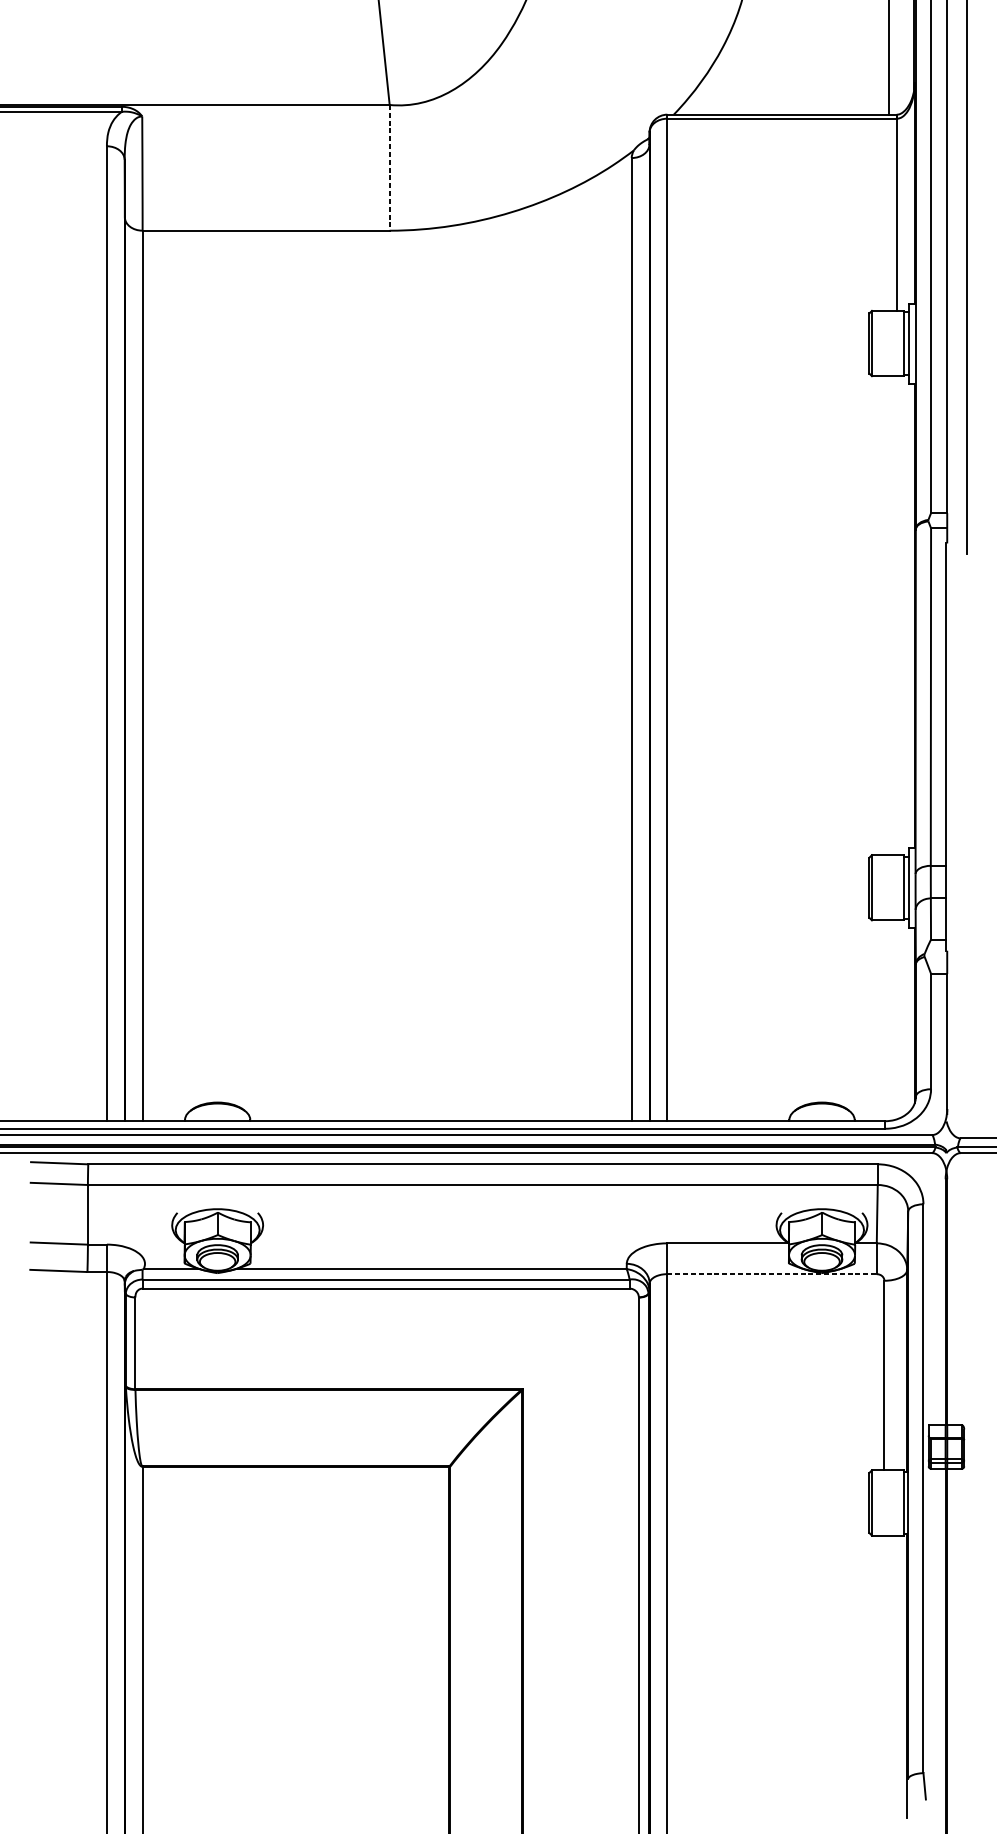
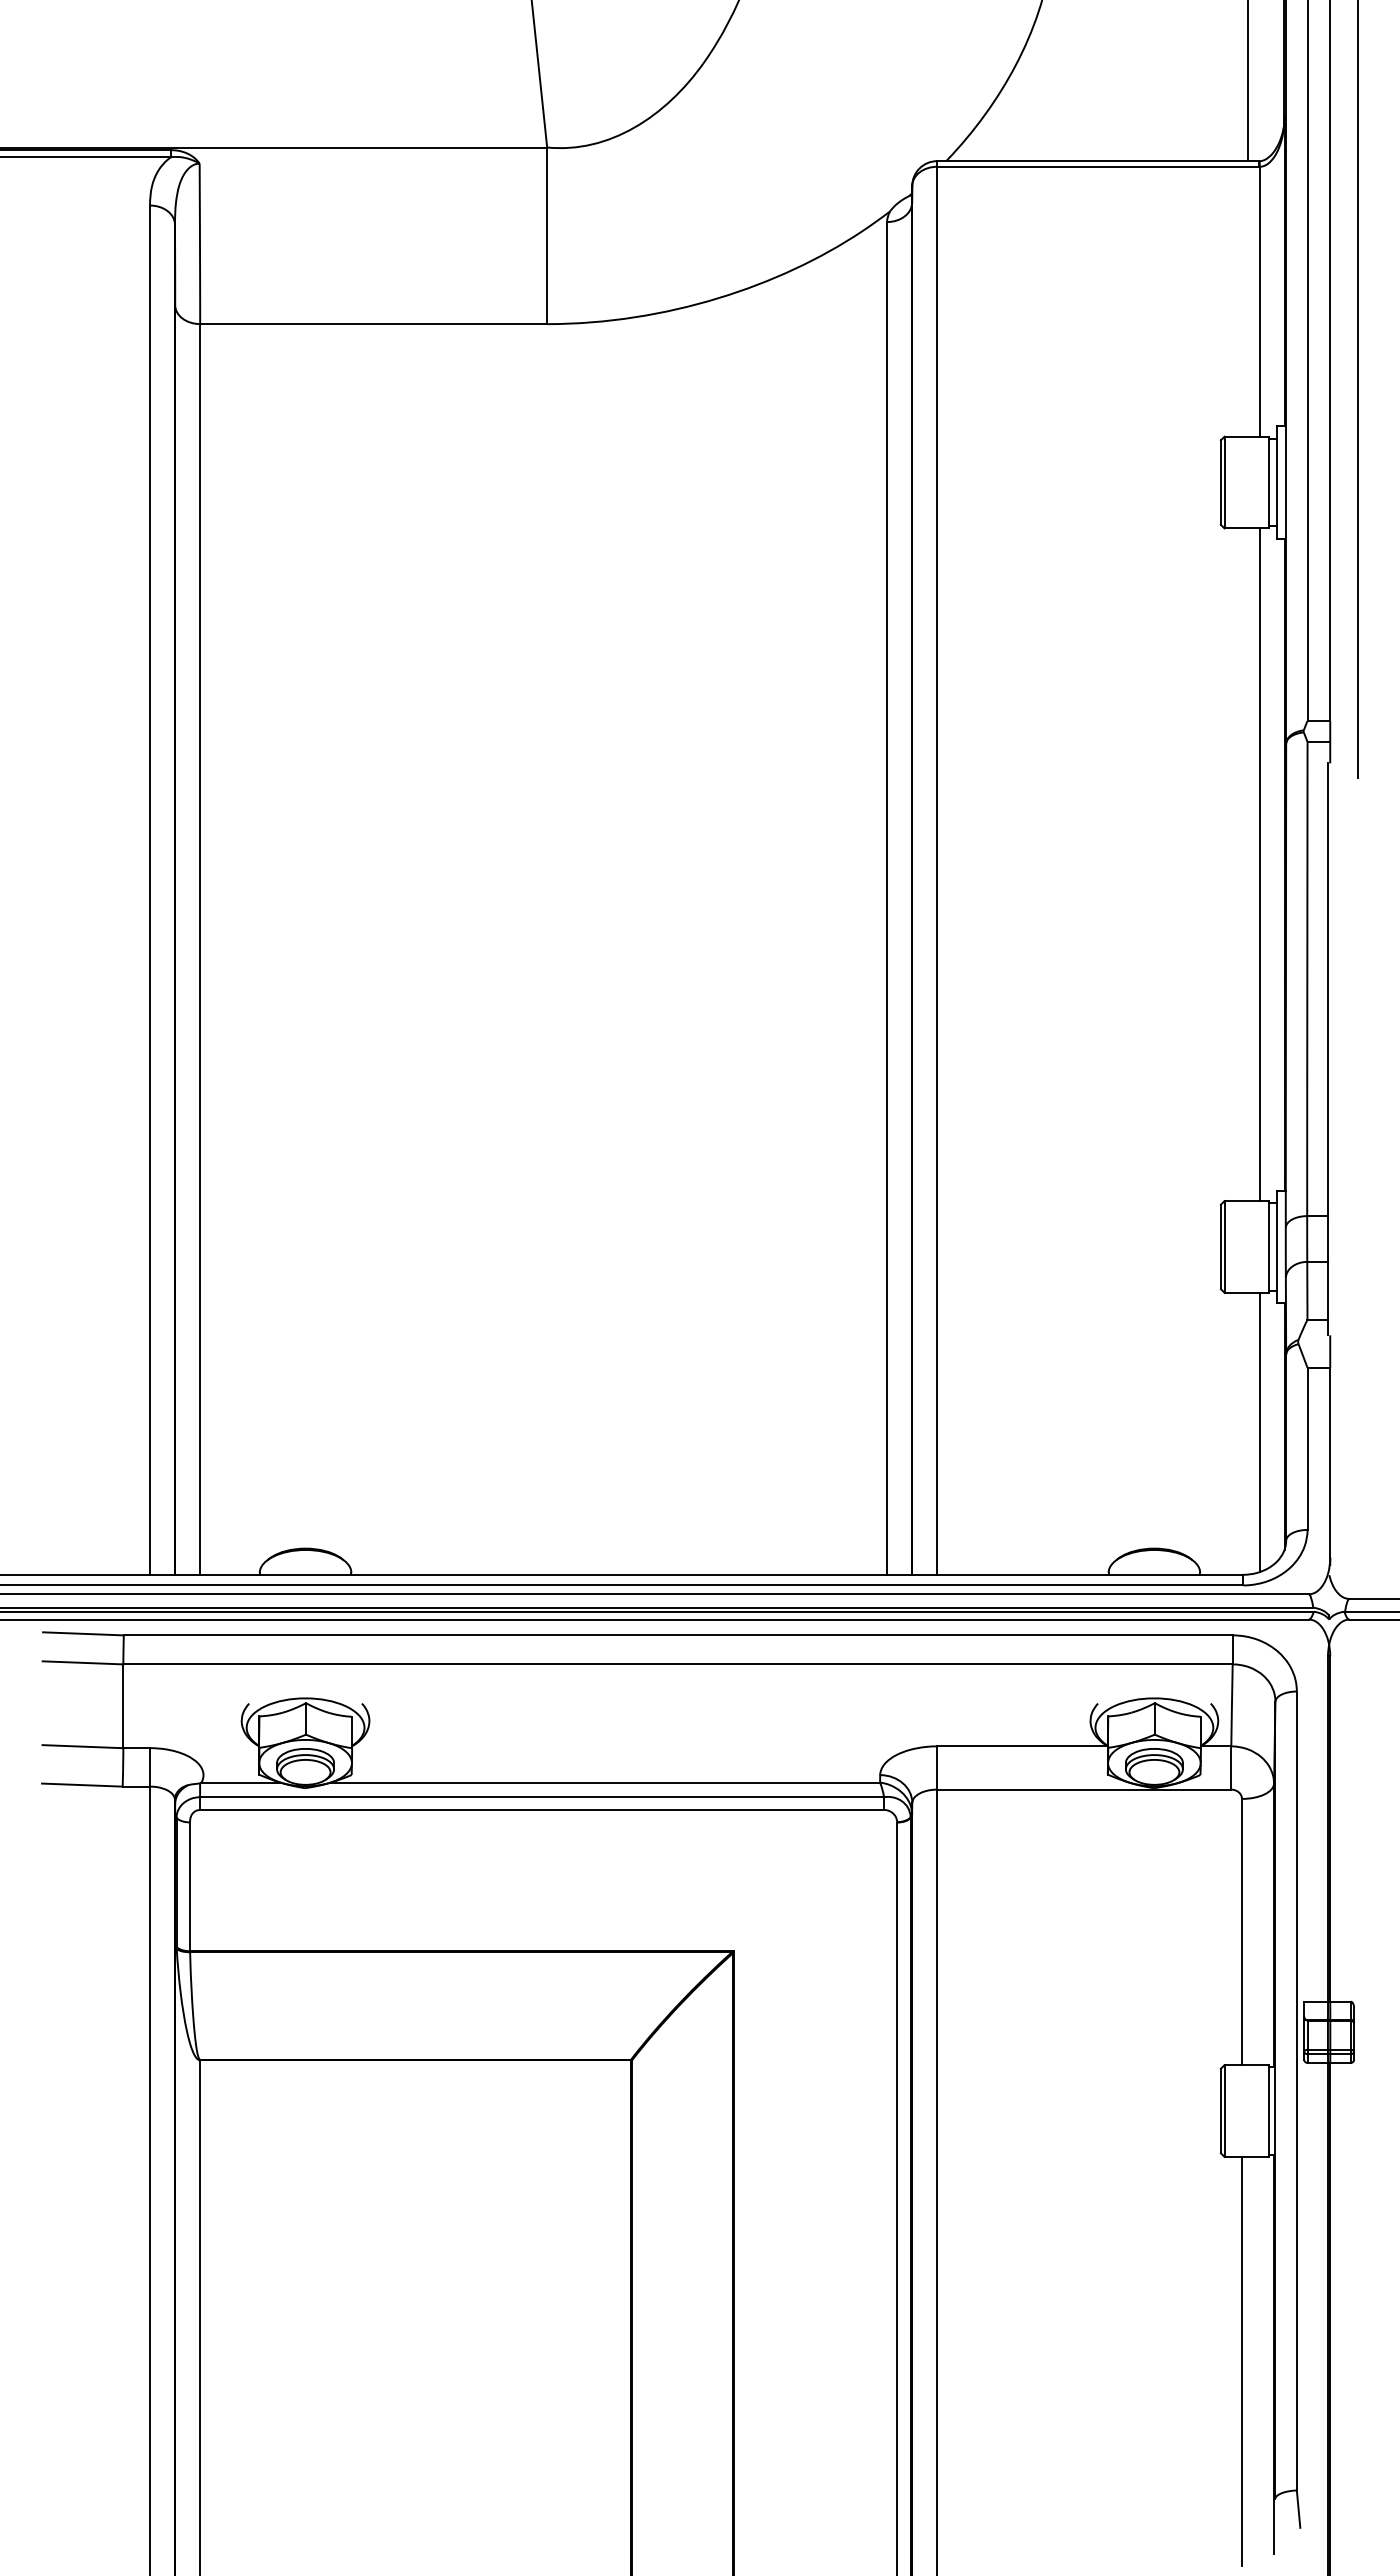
line: (389, 168) -> (547, 236), dashed -> solid
line: (896, 615) -> (1259, 864), added
line: (896, 1019) -> (1259, 1432), added
line: (772, 1274) -> (1084, 1789), dashed -> solid
line: (884, 1681) -> (1241, 2361), added

